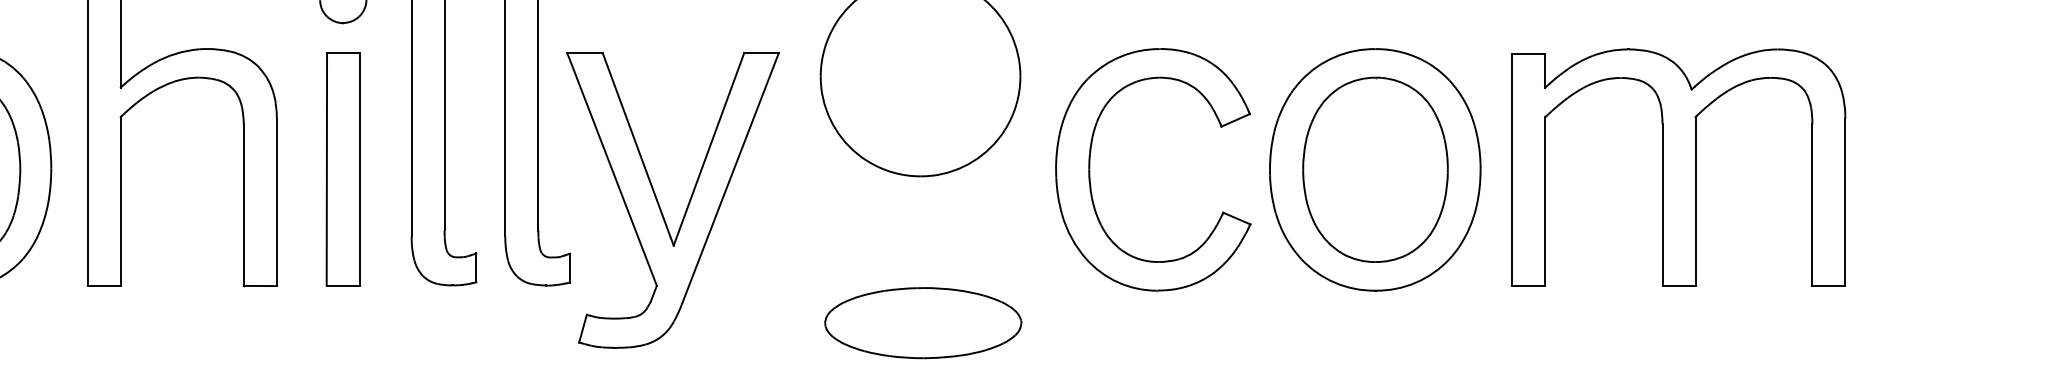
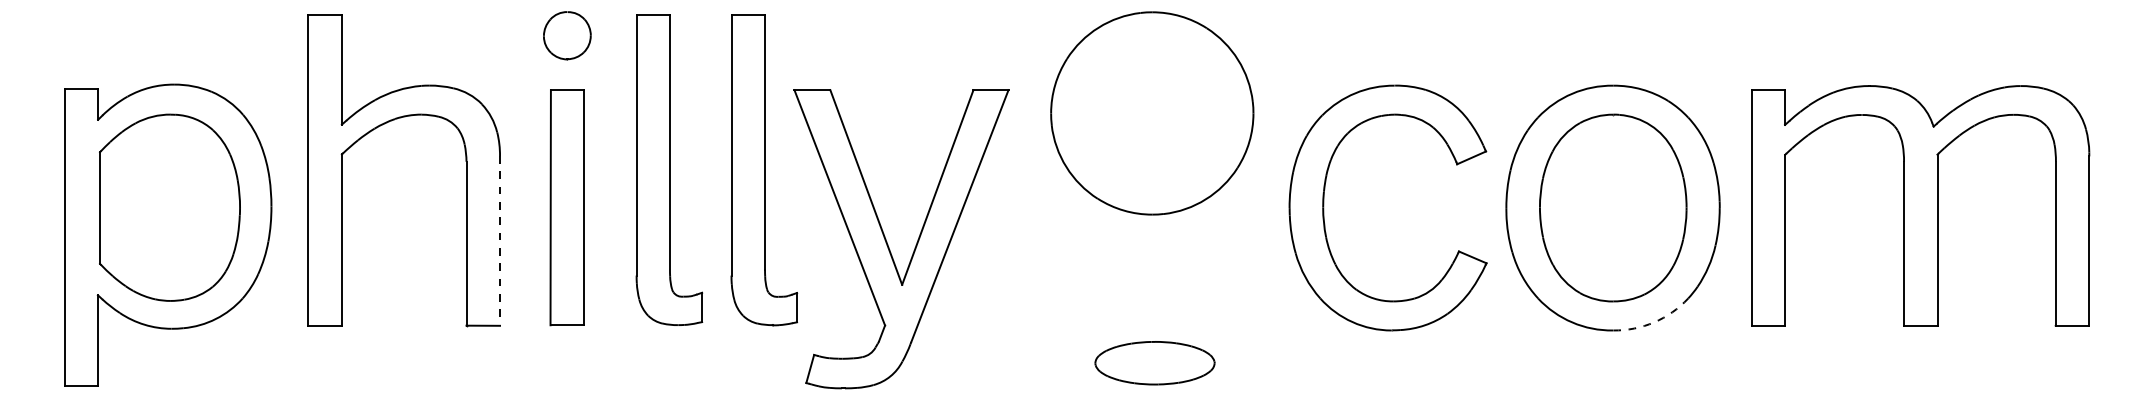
line: (277, 201) -> (500, 240), solid -> dashed
arc: (1416, 282) -> (1654, 322), solid -> dashed
part: (922, 322) -> (1154, 362), size x0.6

